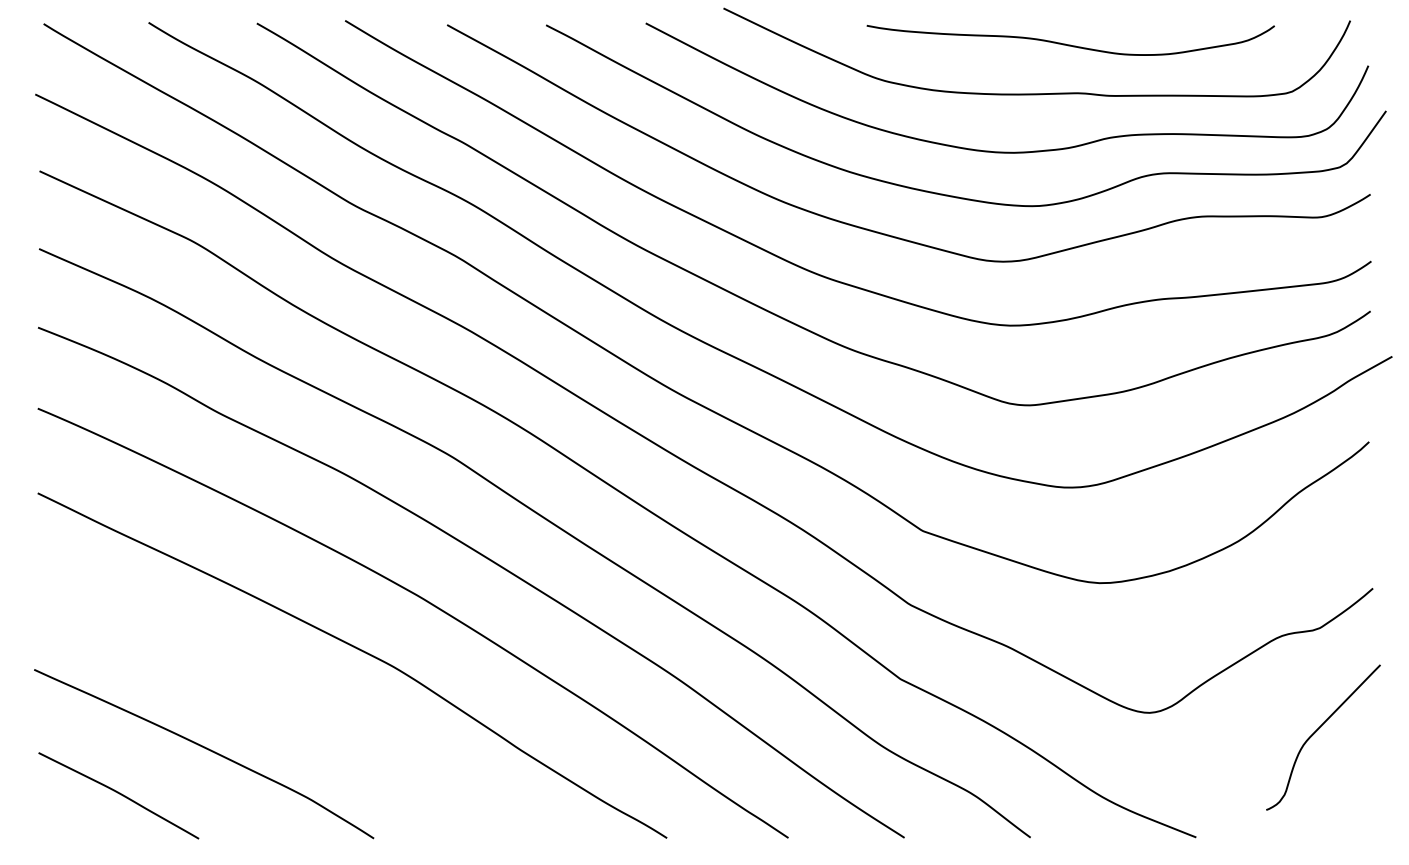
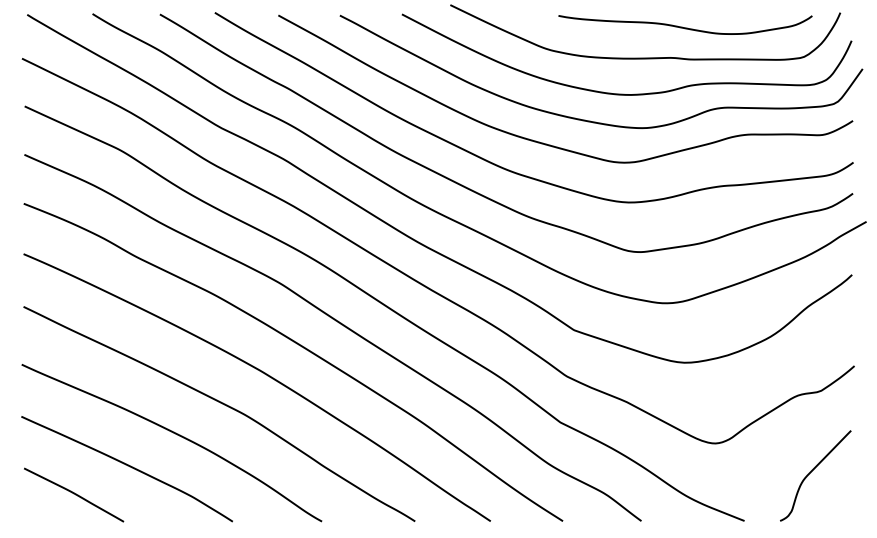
curve: (1070, 44) -> (685, 27), moved
curve: (281, 698) -> (175, 434), added
curve: (1318, 730) -> (812, 471), moved

